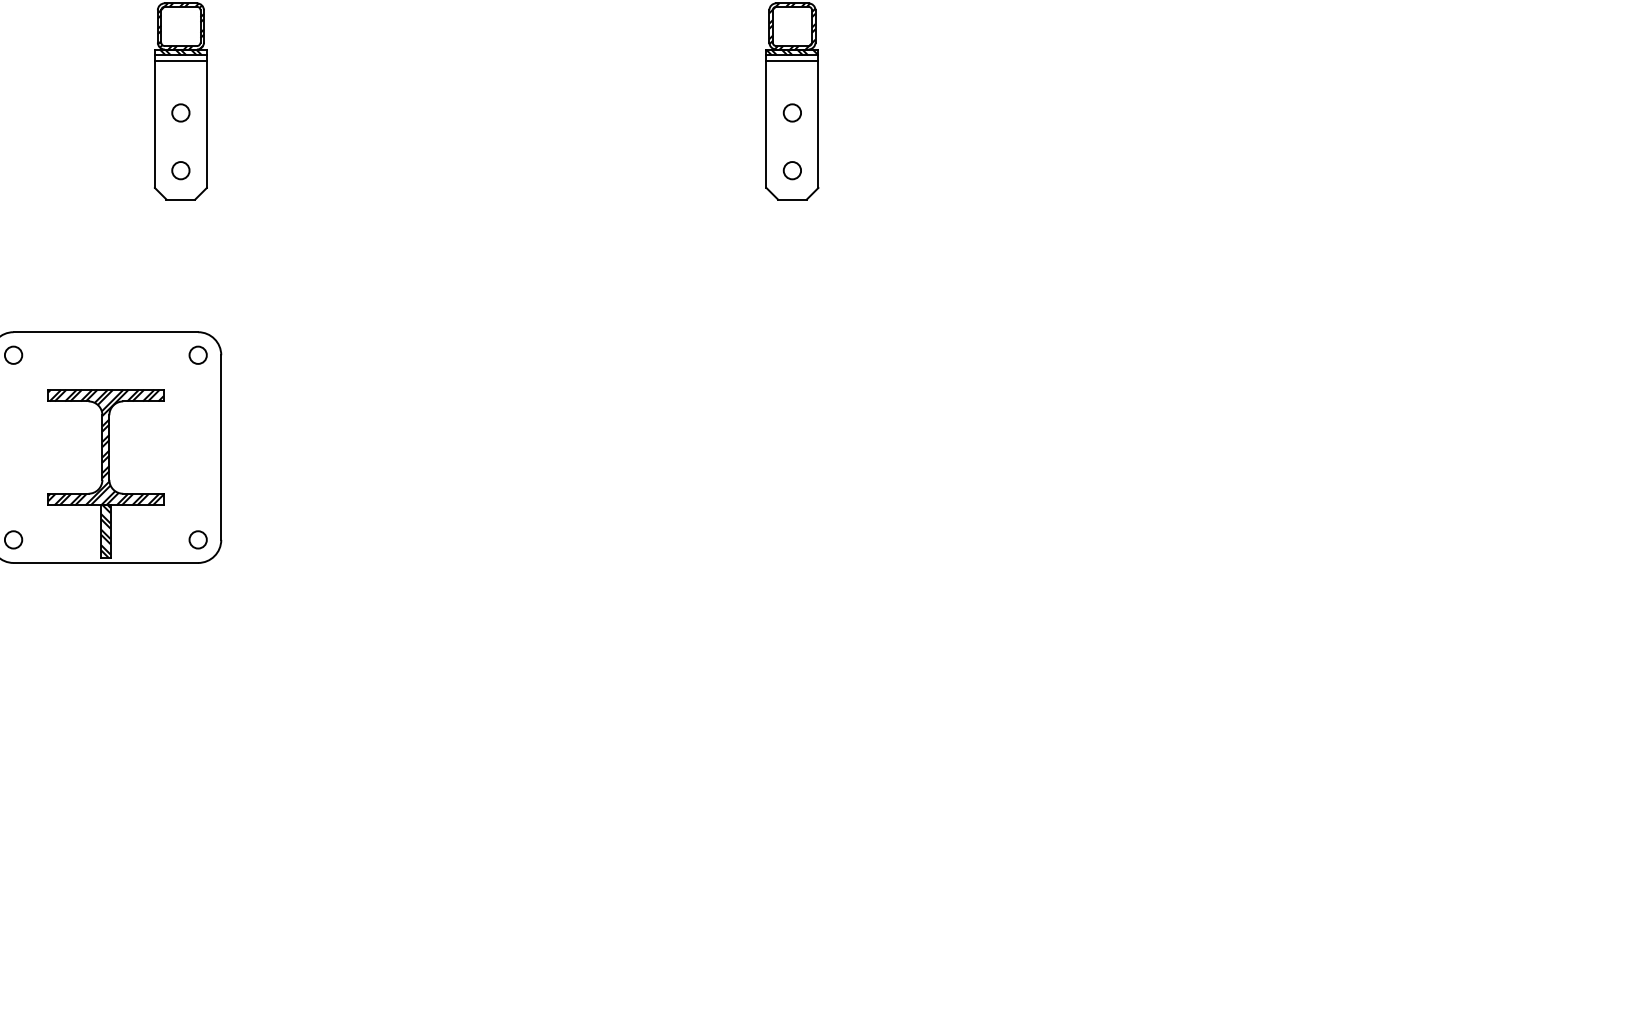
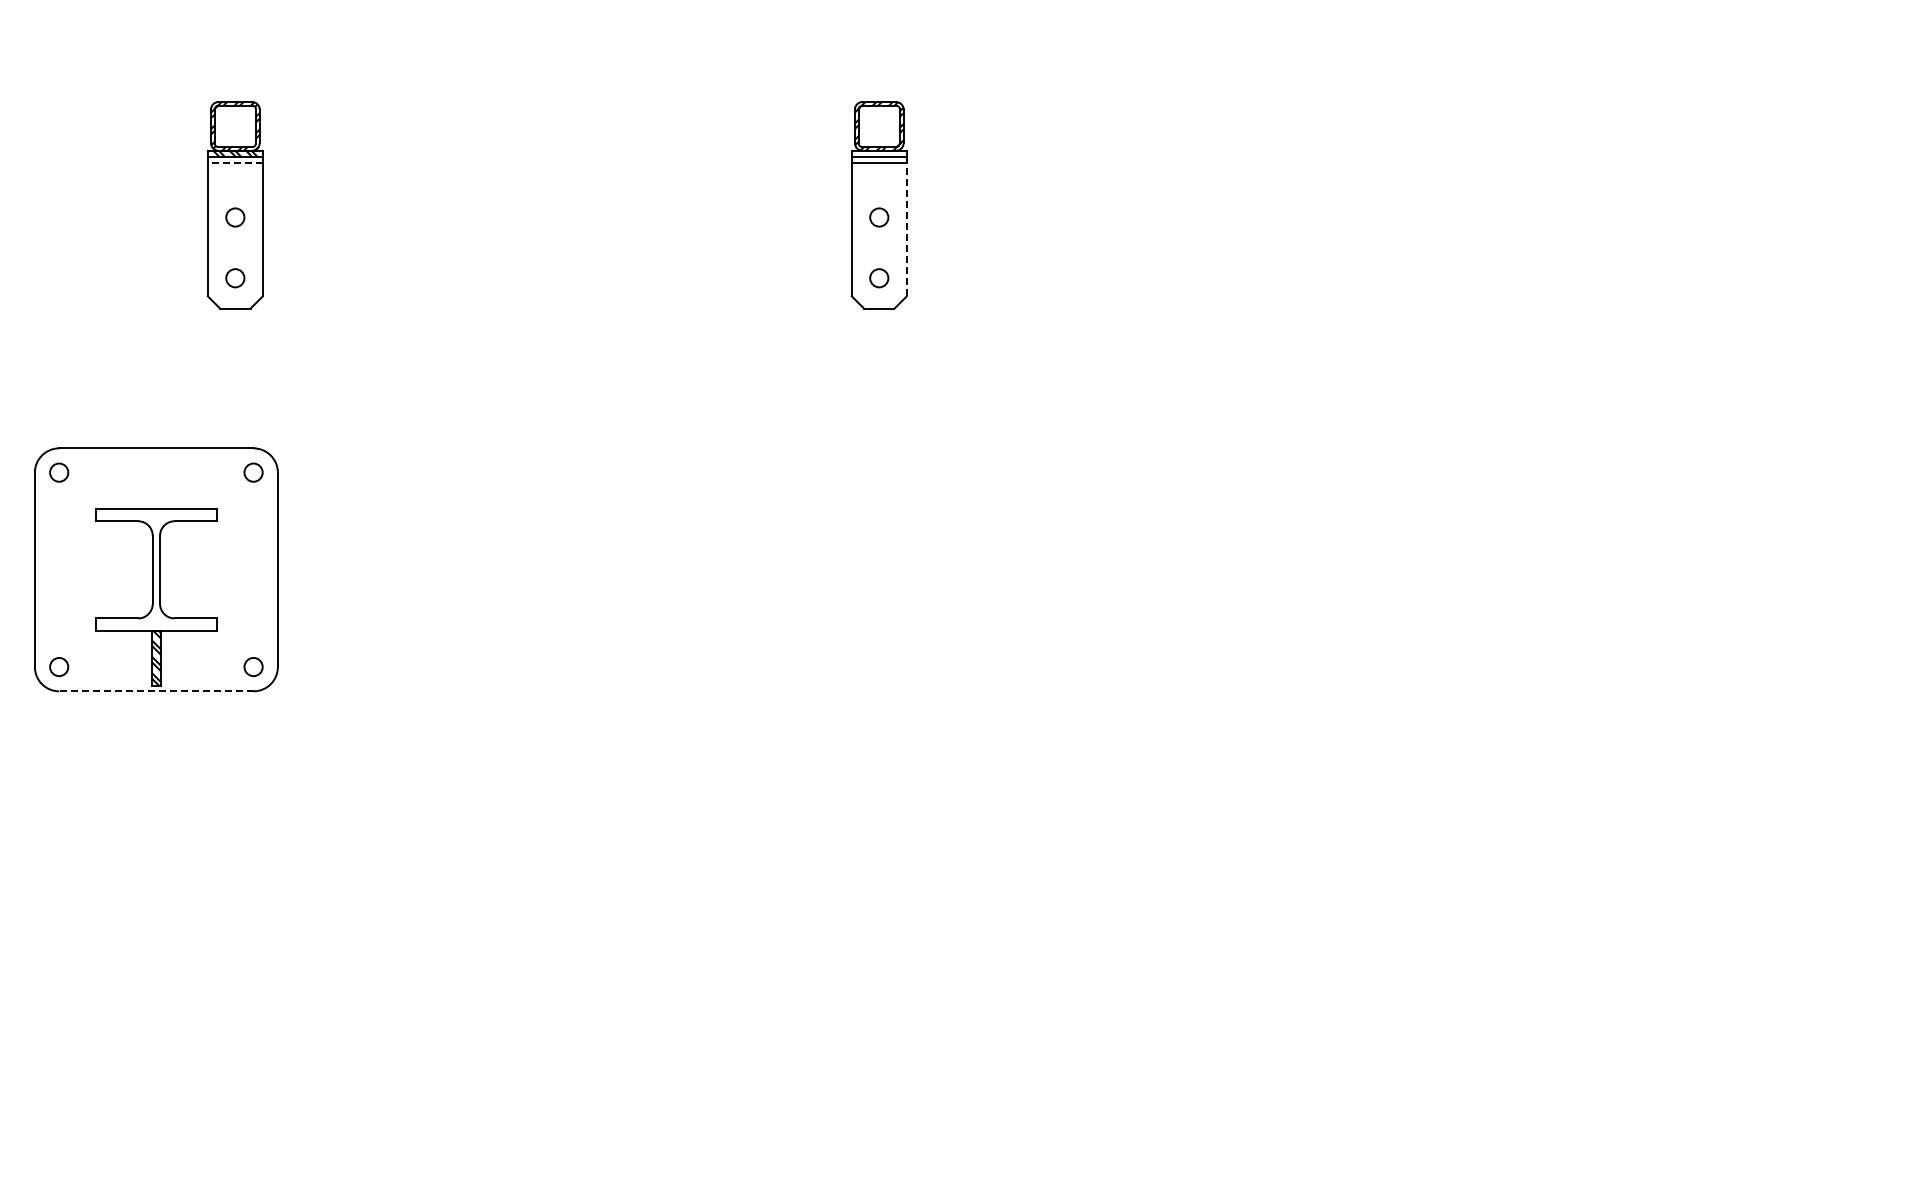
hatch: (791, 52) -> (878, 153), removed
line: (180, 60) -> (234, 162), solid -> dashed
line: (818, 124) -> (906, 229), solid -> dashed
hatch: (105, 447) -> (156, 569), removed
line: (105, 563) -> (155, 691), solid -> dashed

